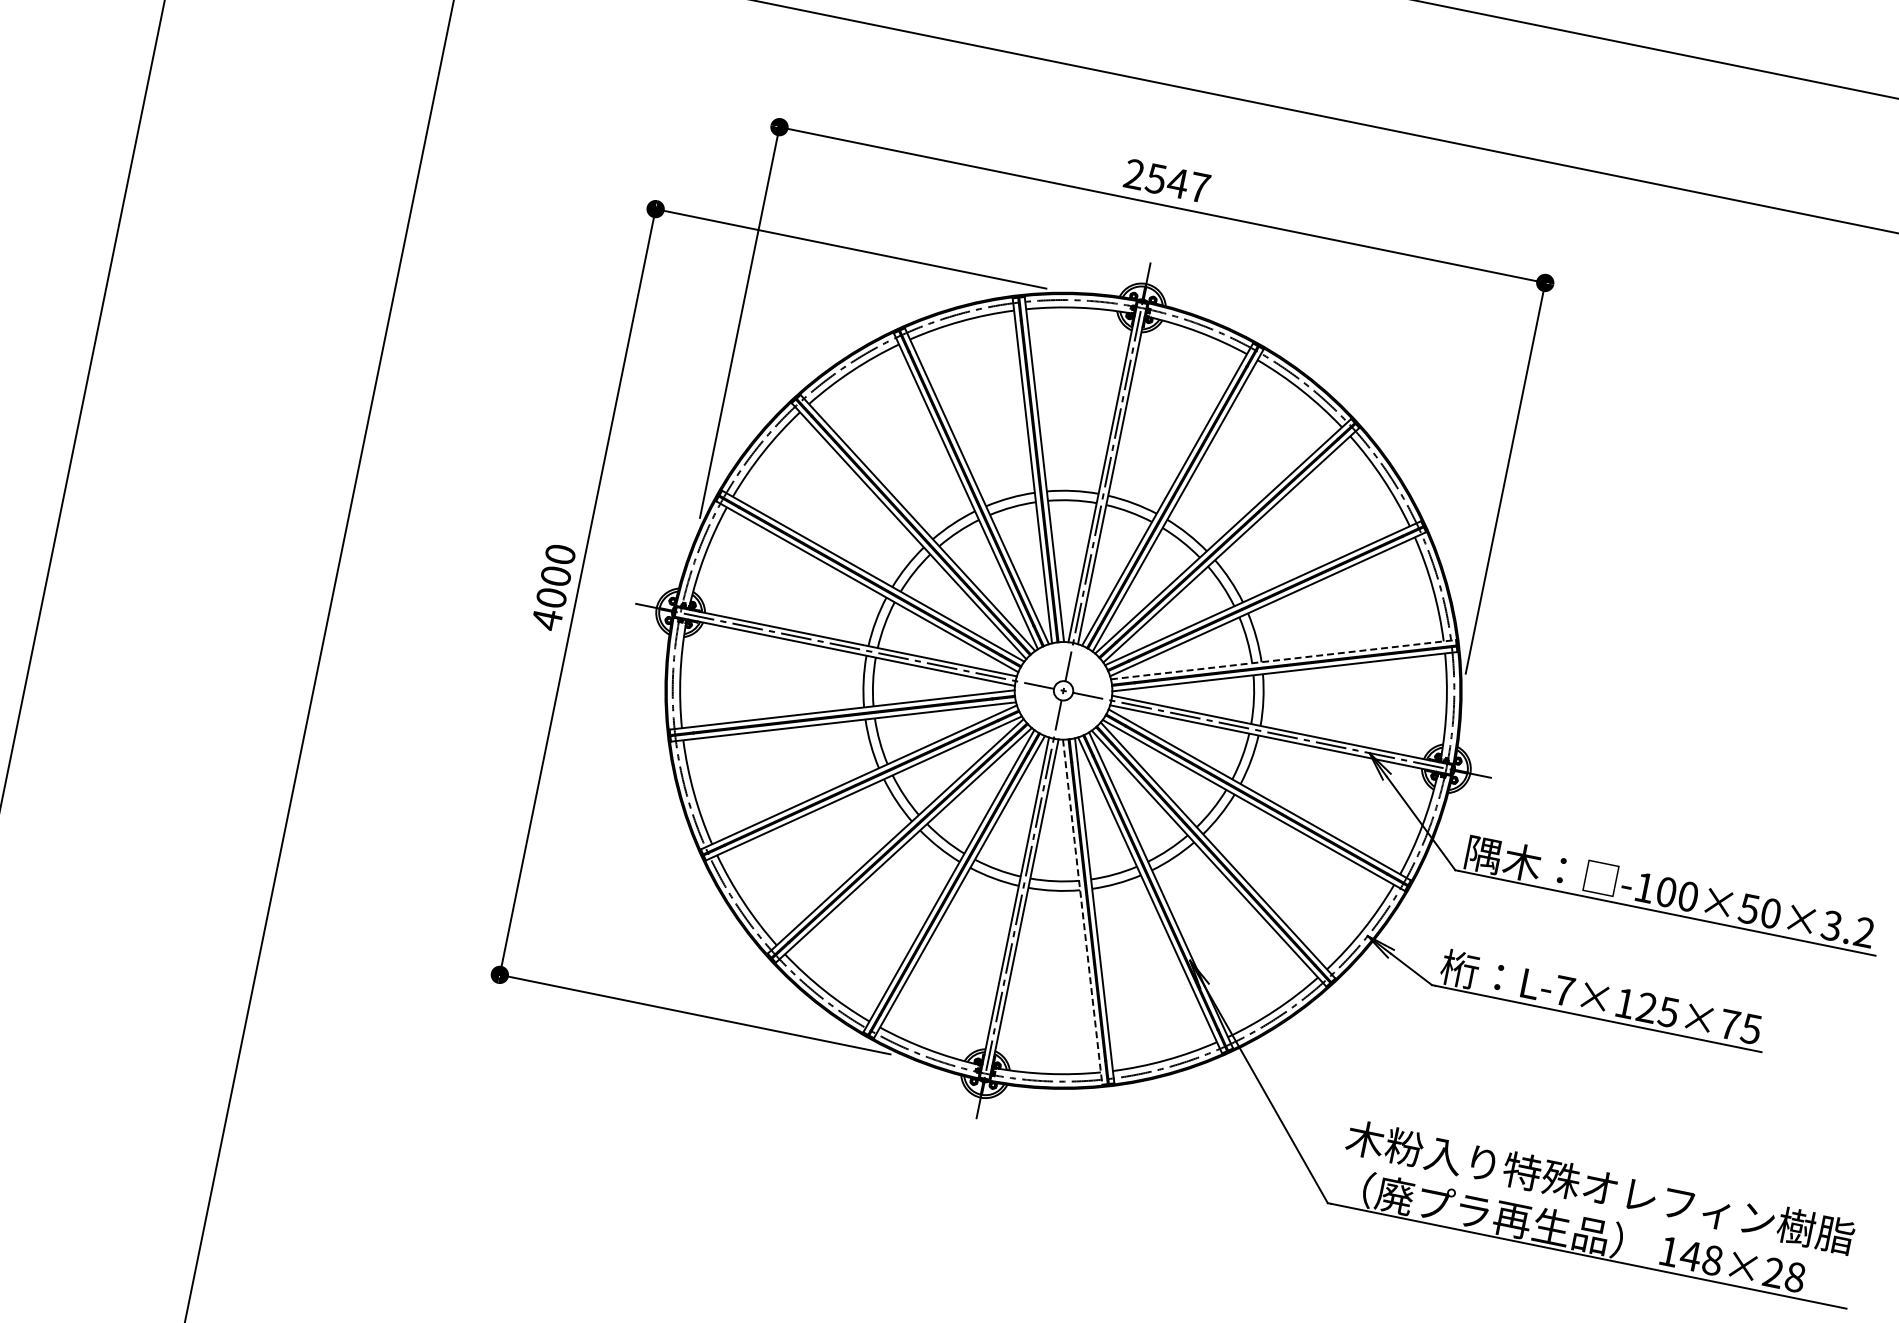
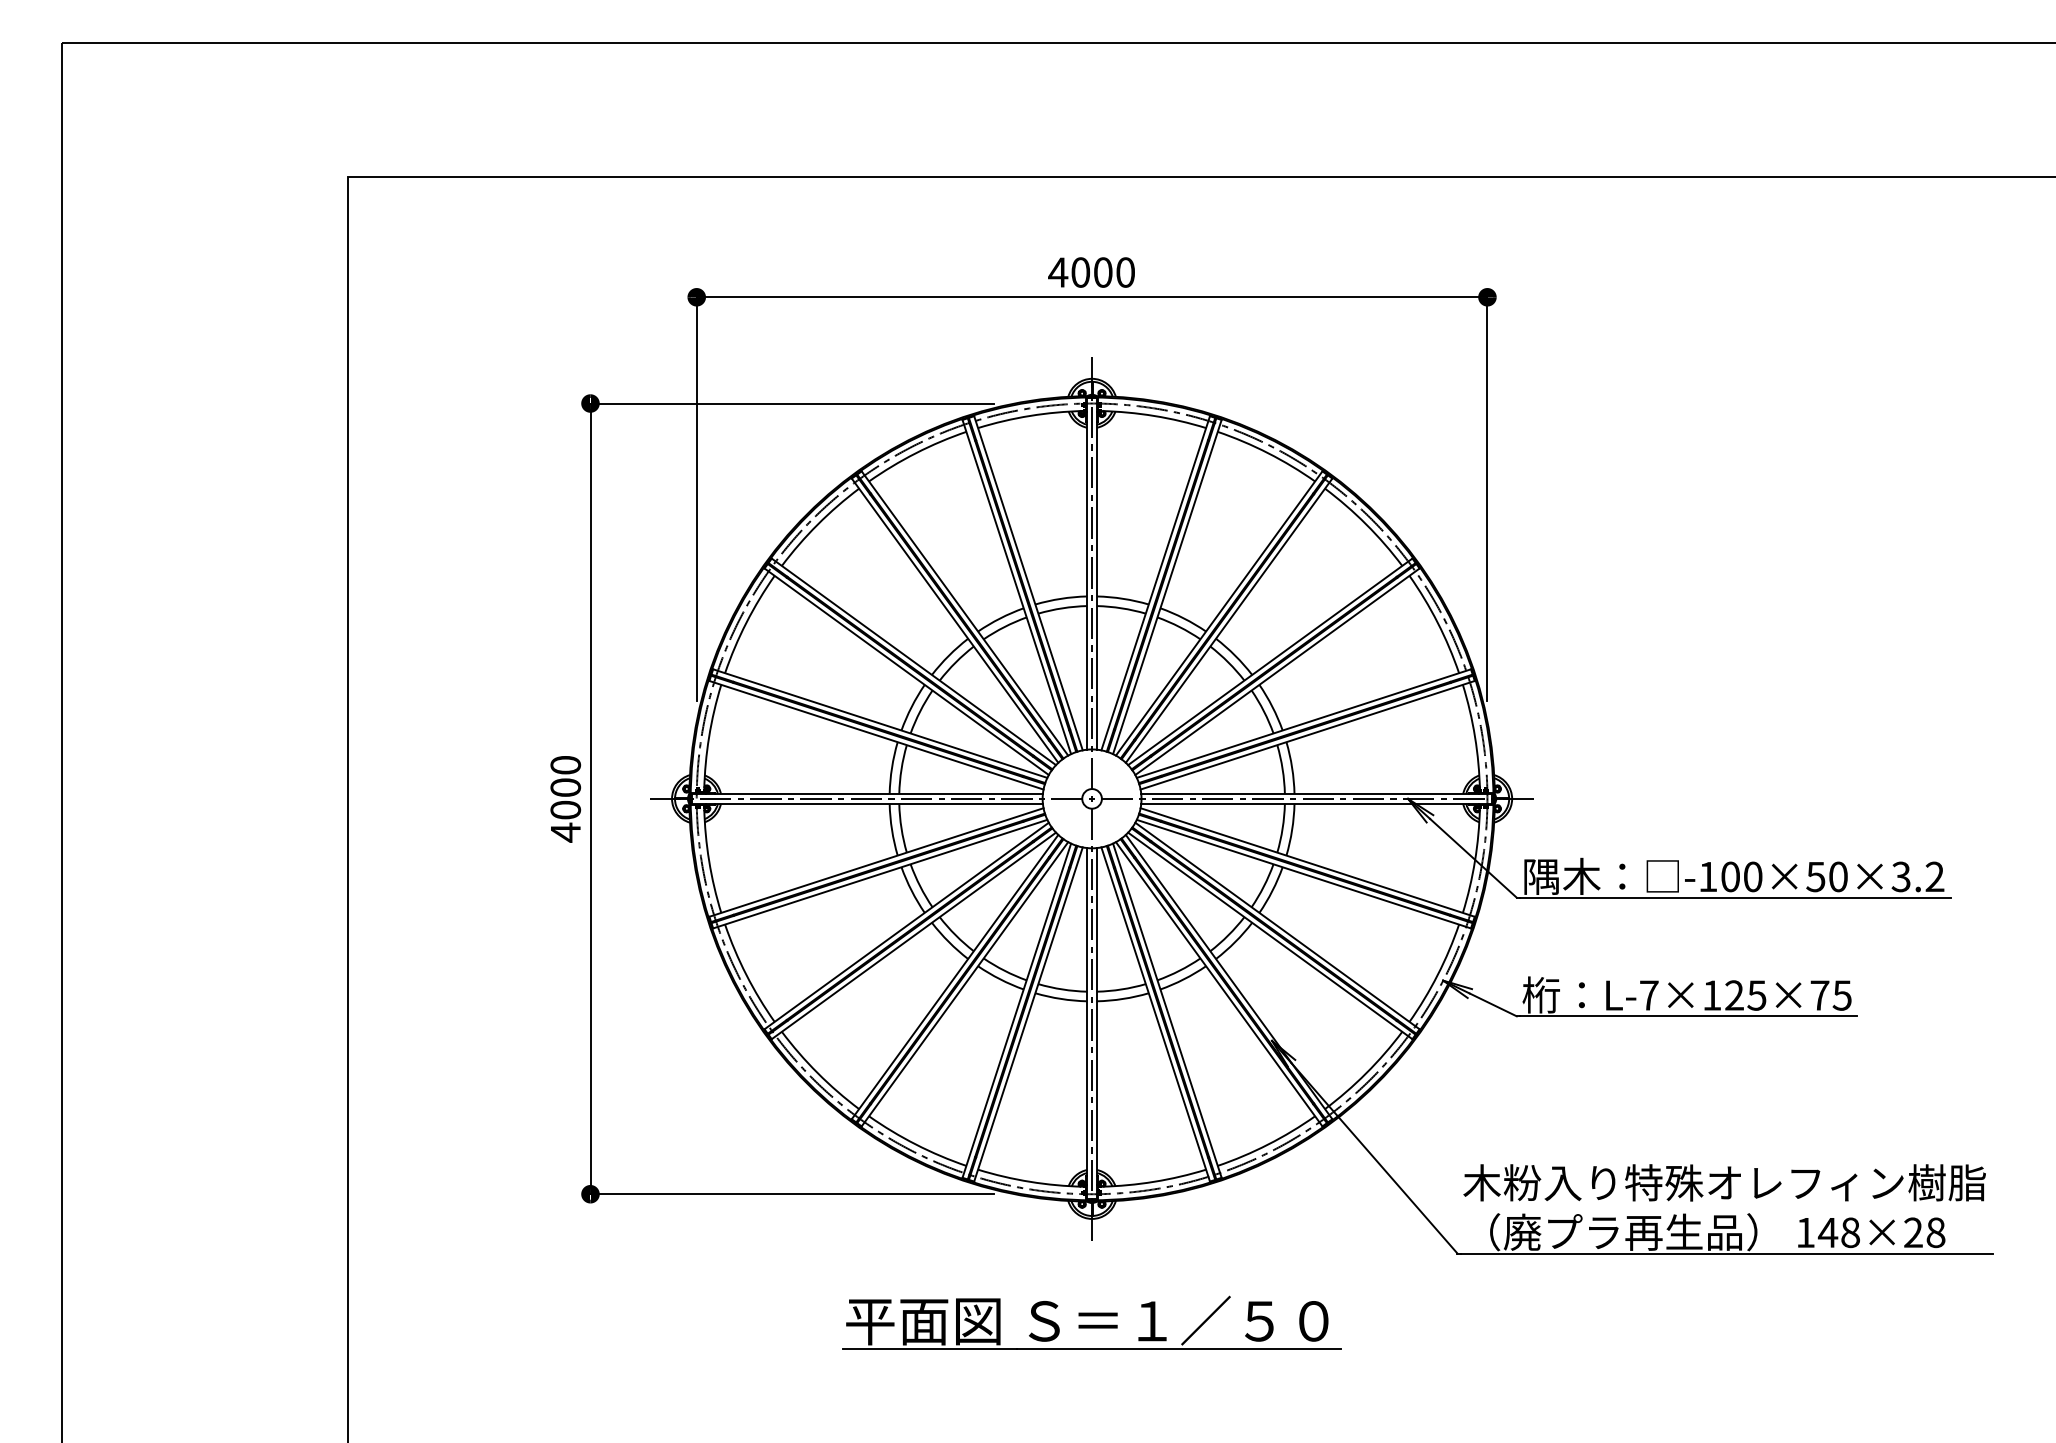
text: (1166, 180) -> (1091, 272), 2547 -> 4000
line: (1283, 659) -> (1303, 723), dashed -> solid
line: (1082, 912) -> (1155, 1014), dashed -> solid
part: (959, 1197) -> (1091, 1322), added

